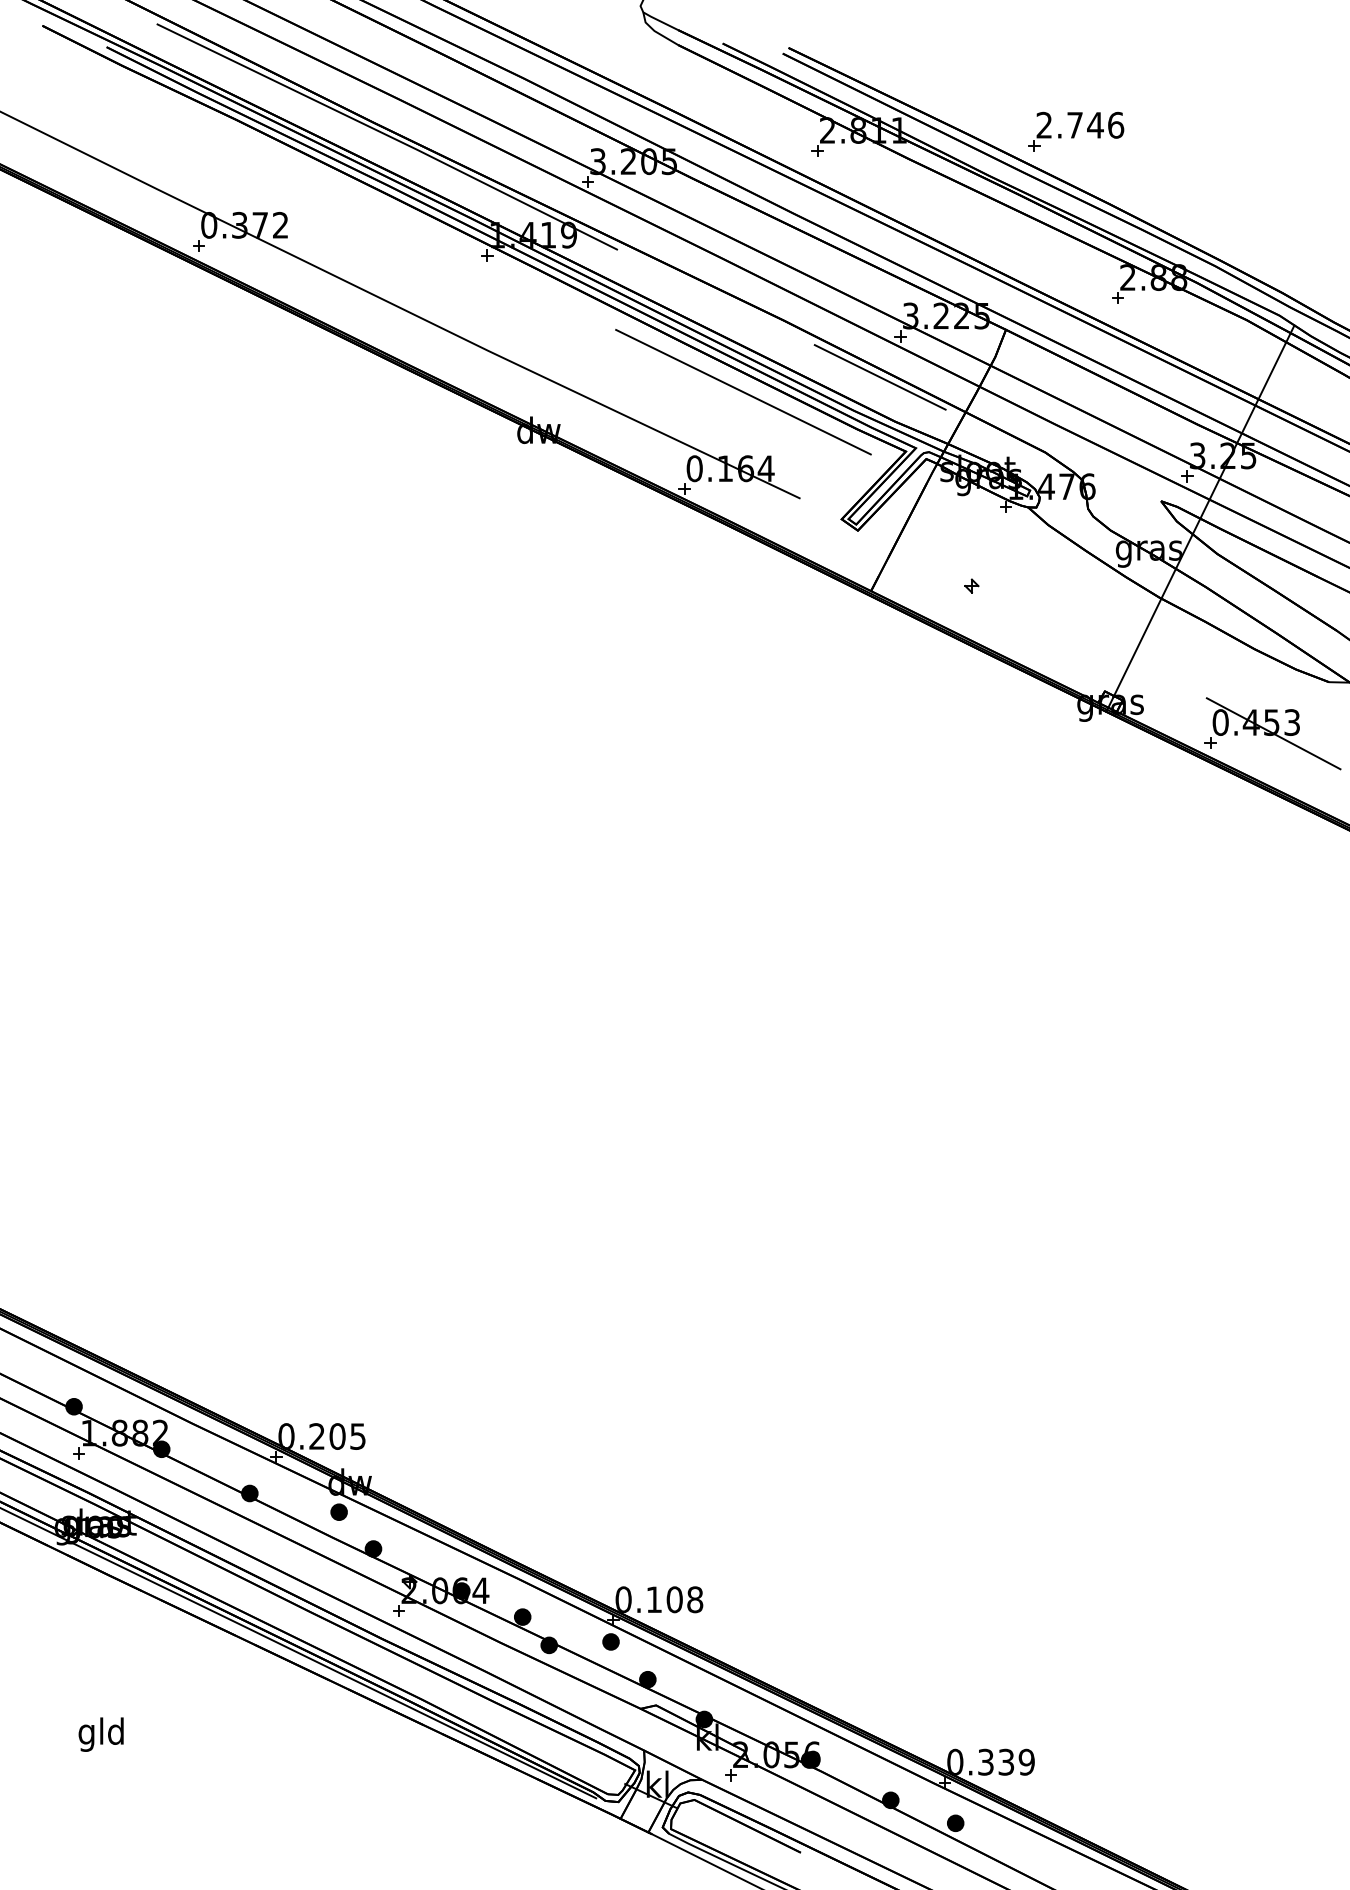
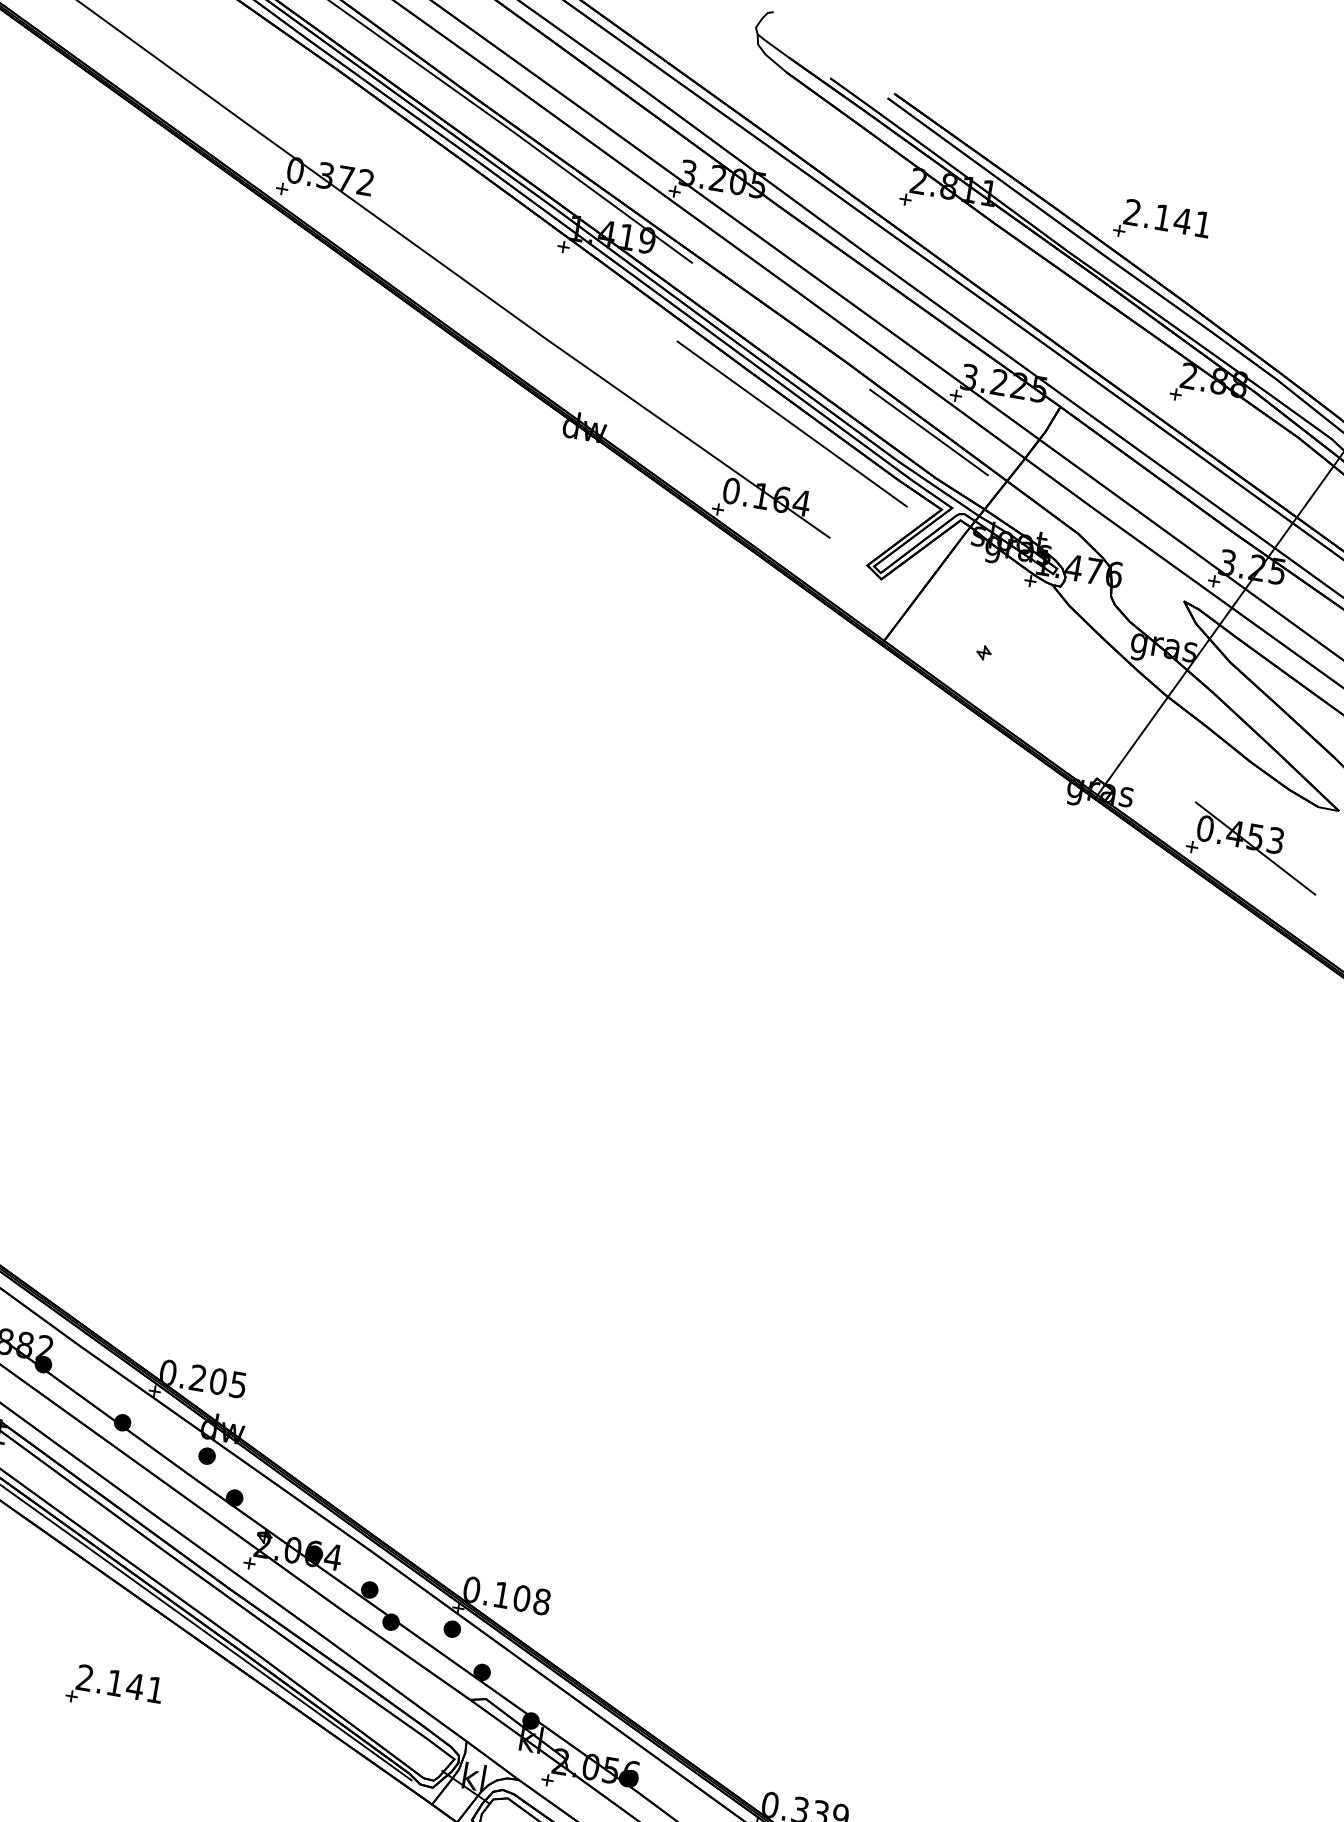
text: (1095, 124) -> (1182, 220), 2.746 -> 2.141
part: (287, 1758) -> (115, 1689), added

